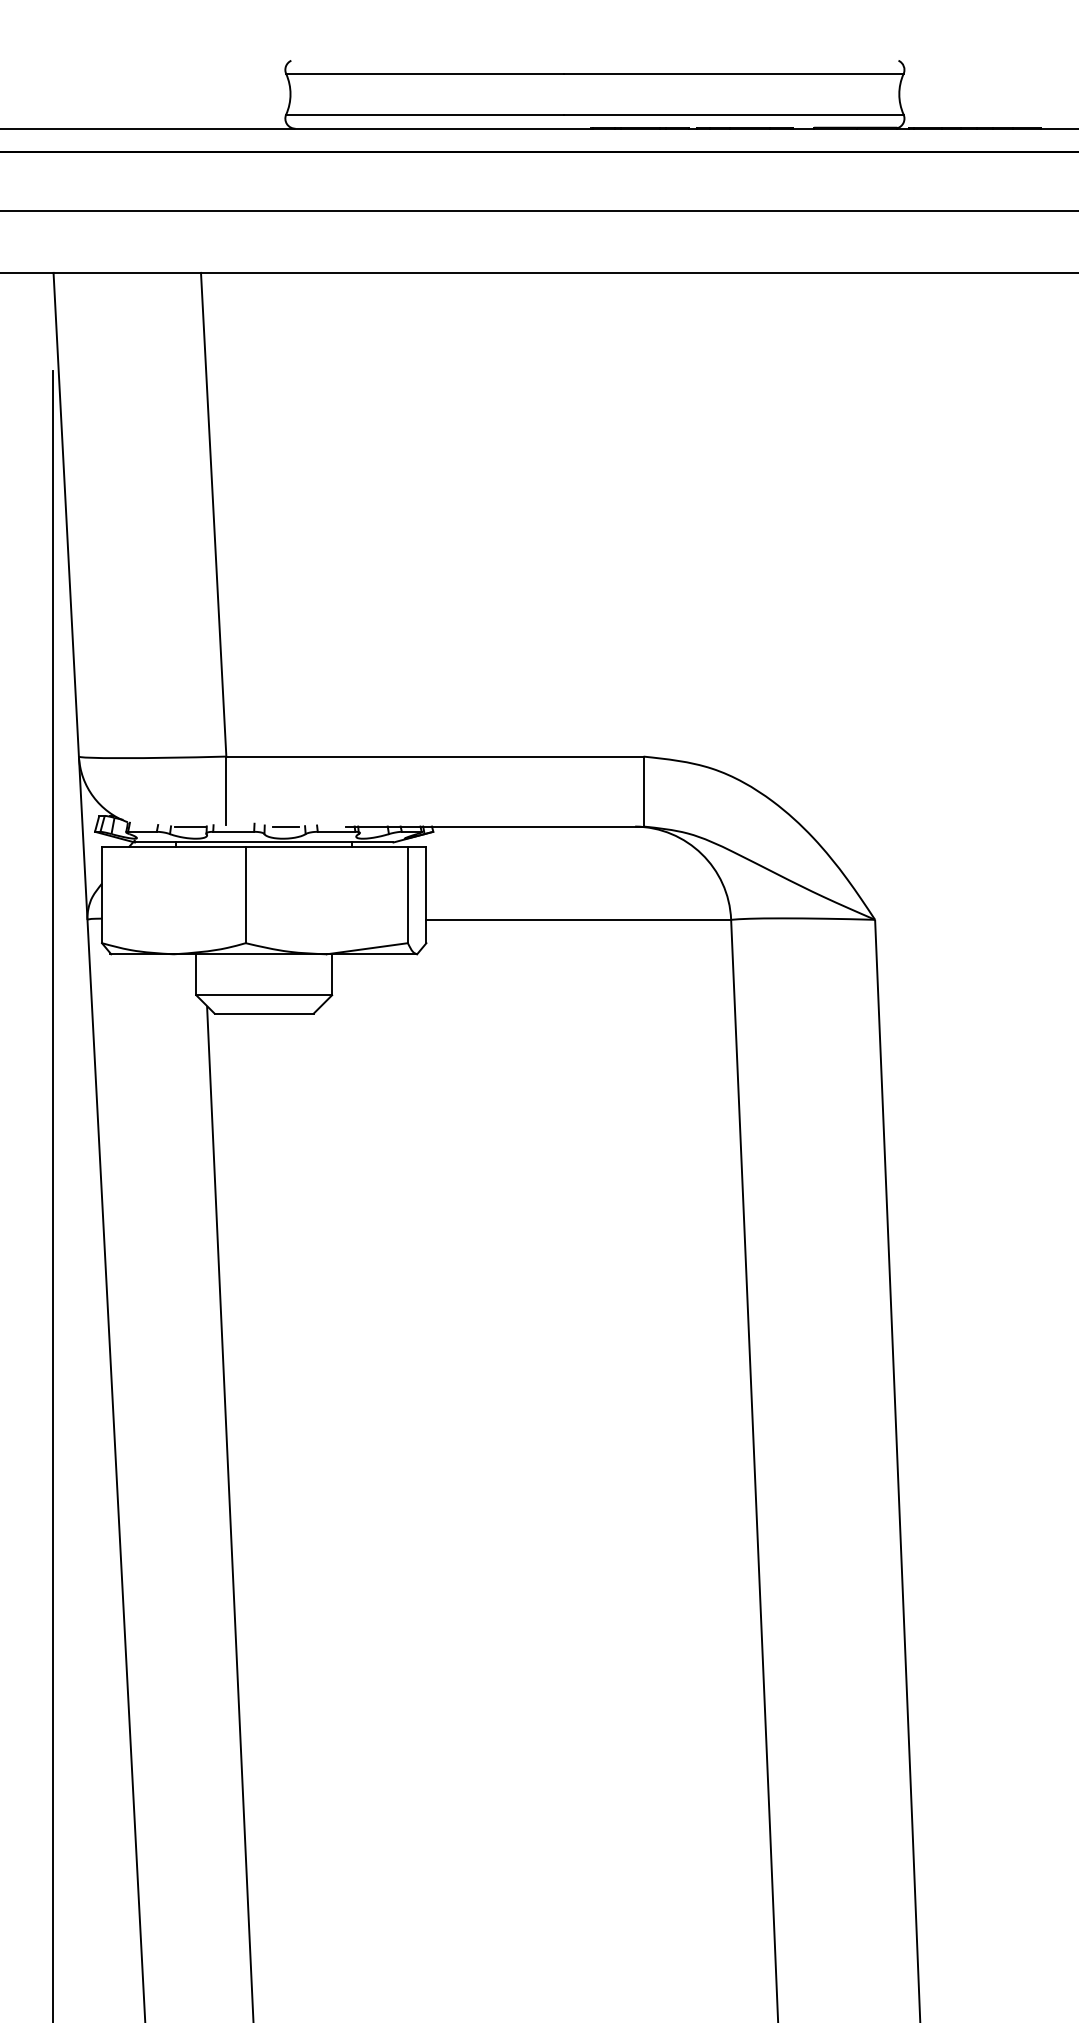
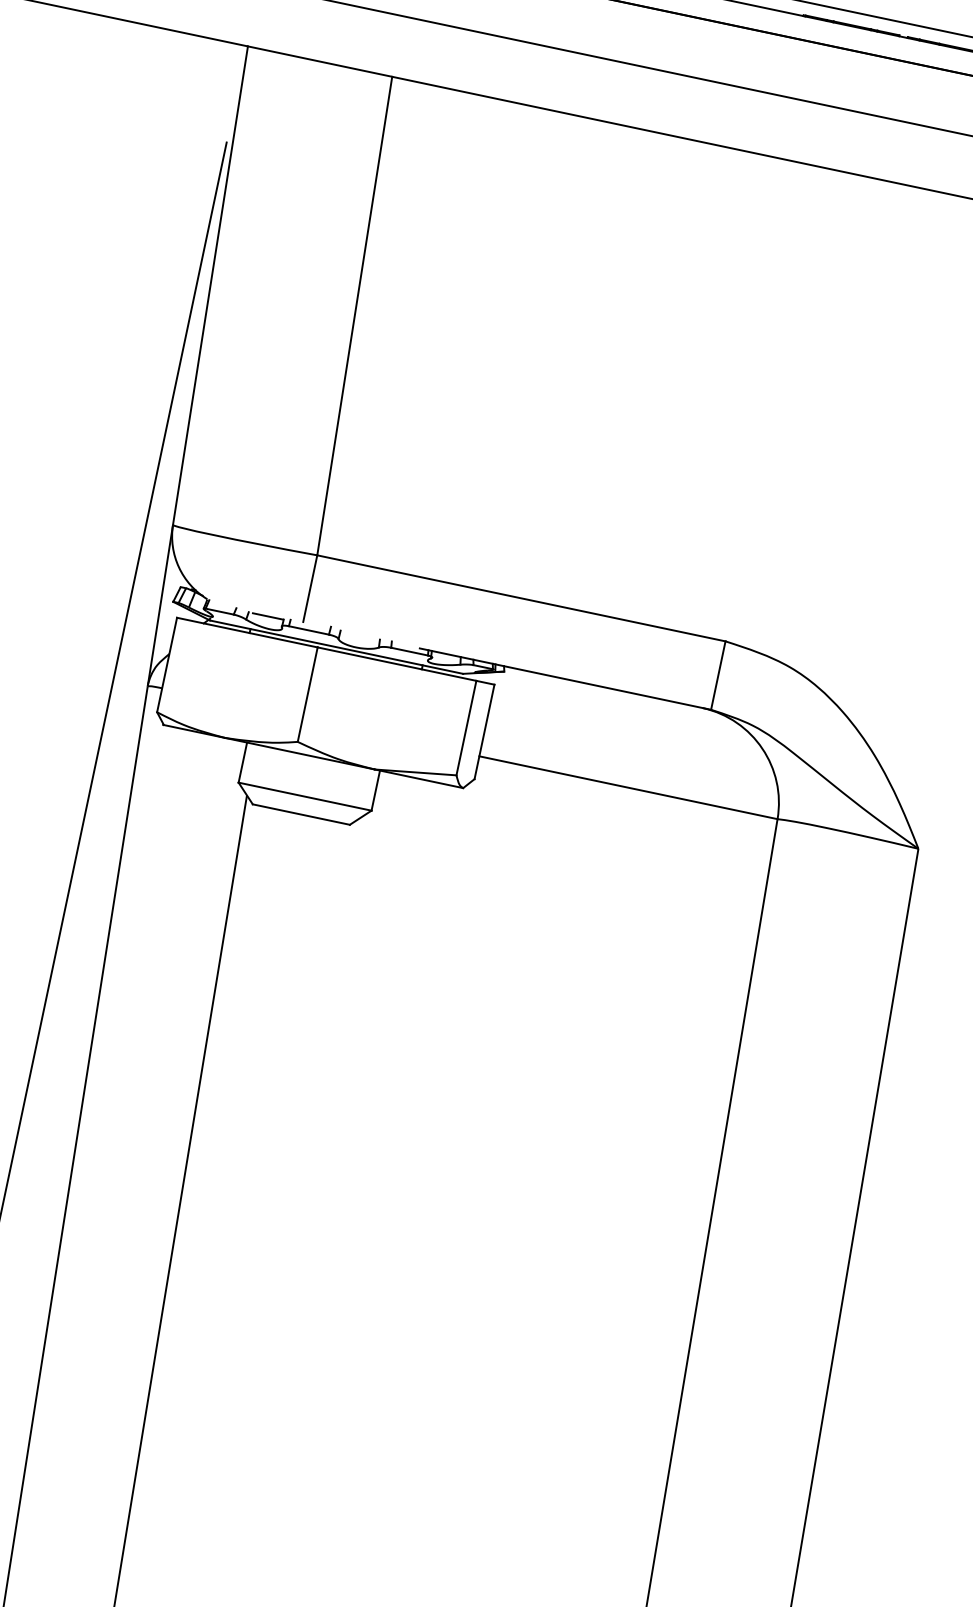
line: (285, 826) -> (360, 635), removed

